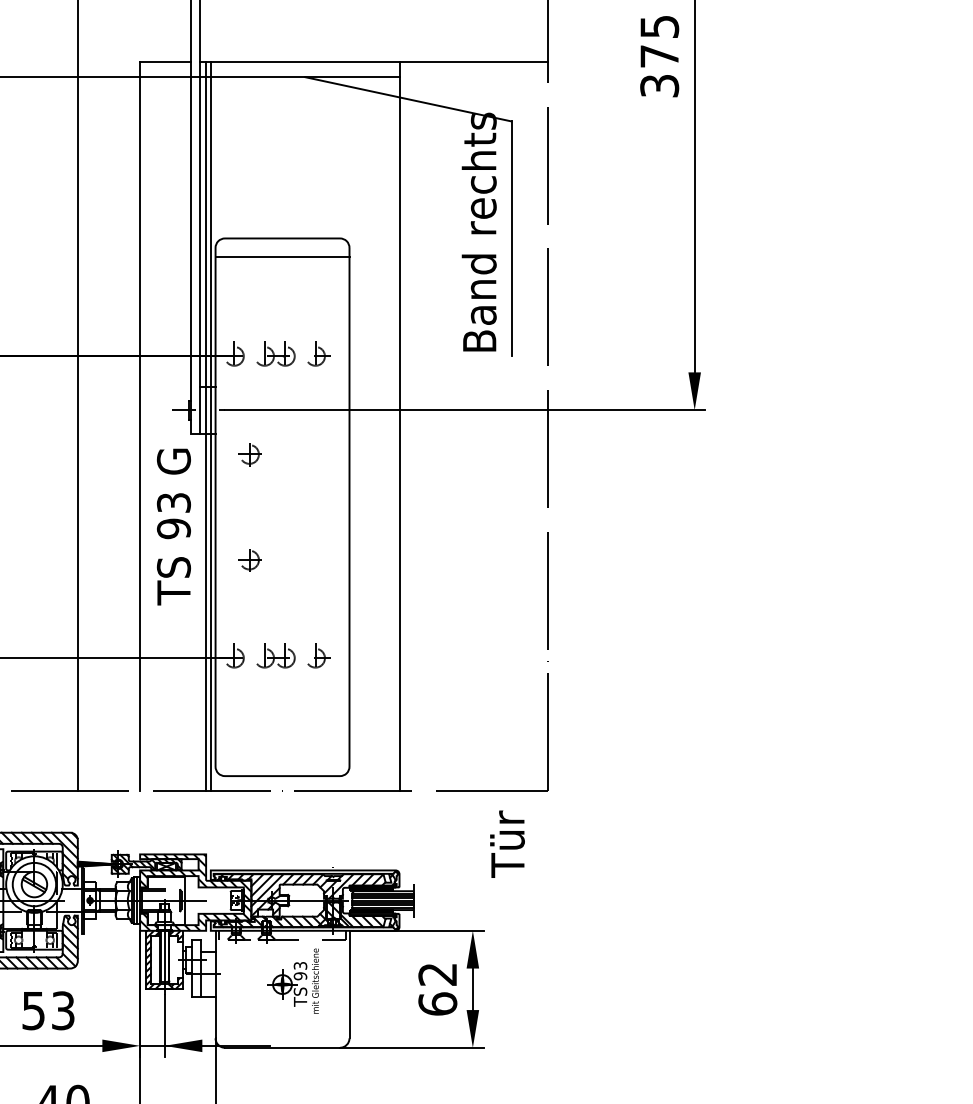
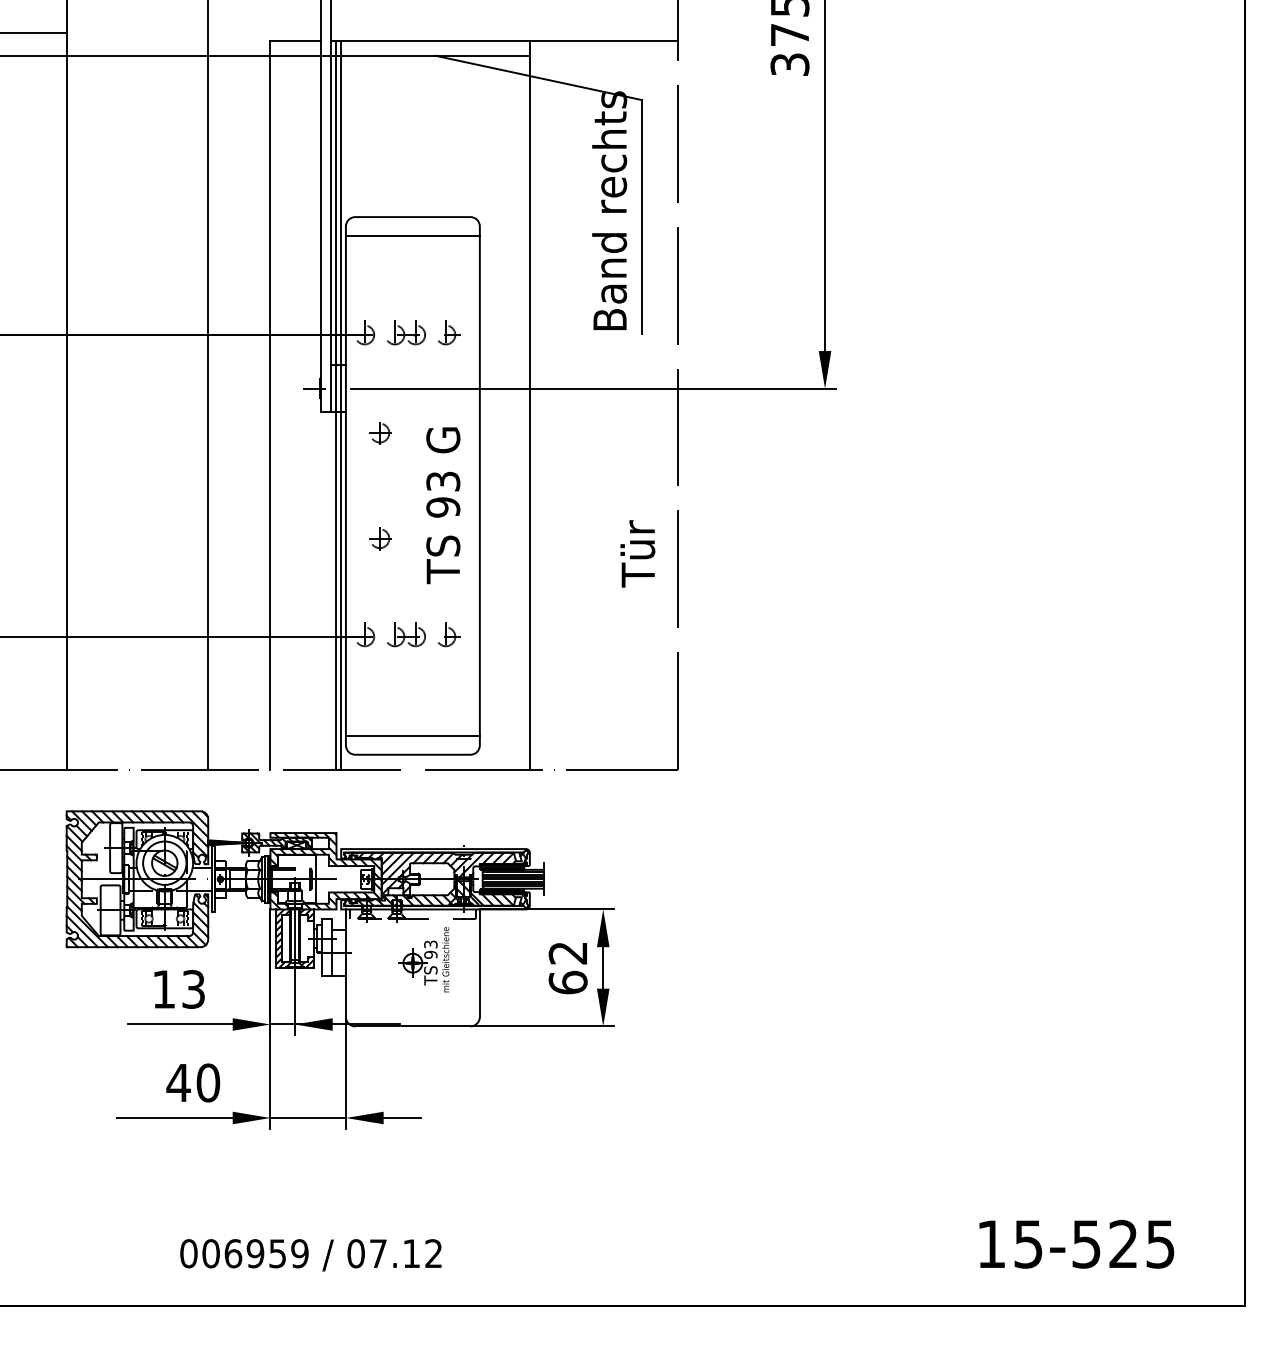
text: (174, 526) -> (443, 505), moved
line: (282, 756) -> (412, 735), added
text: (507, 843) -> (637, 553), moved
text: (33, 1010) -> (163, 989), 53 -> 13

